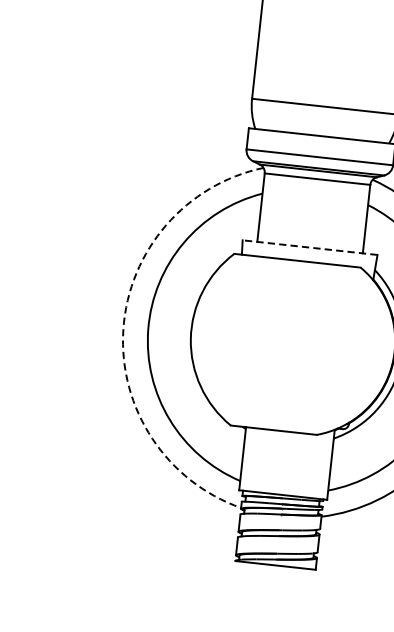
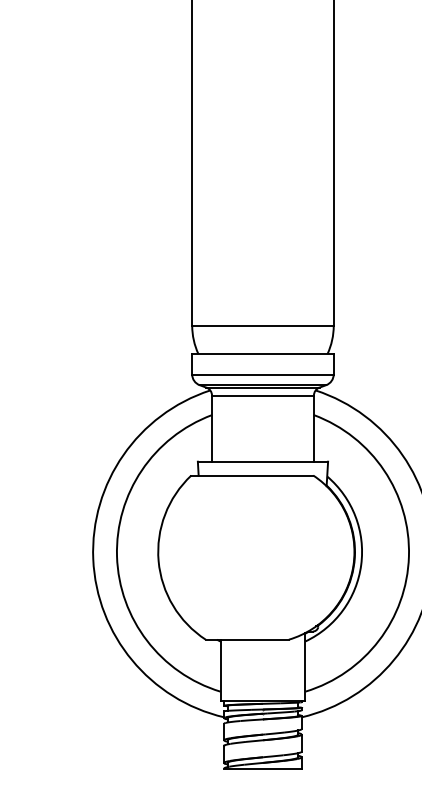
line: (309, 247) -> (262, 461), dashed -> solid
arc: (123, 329) -> (93, 559), dashed -> solid

